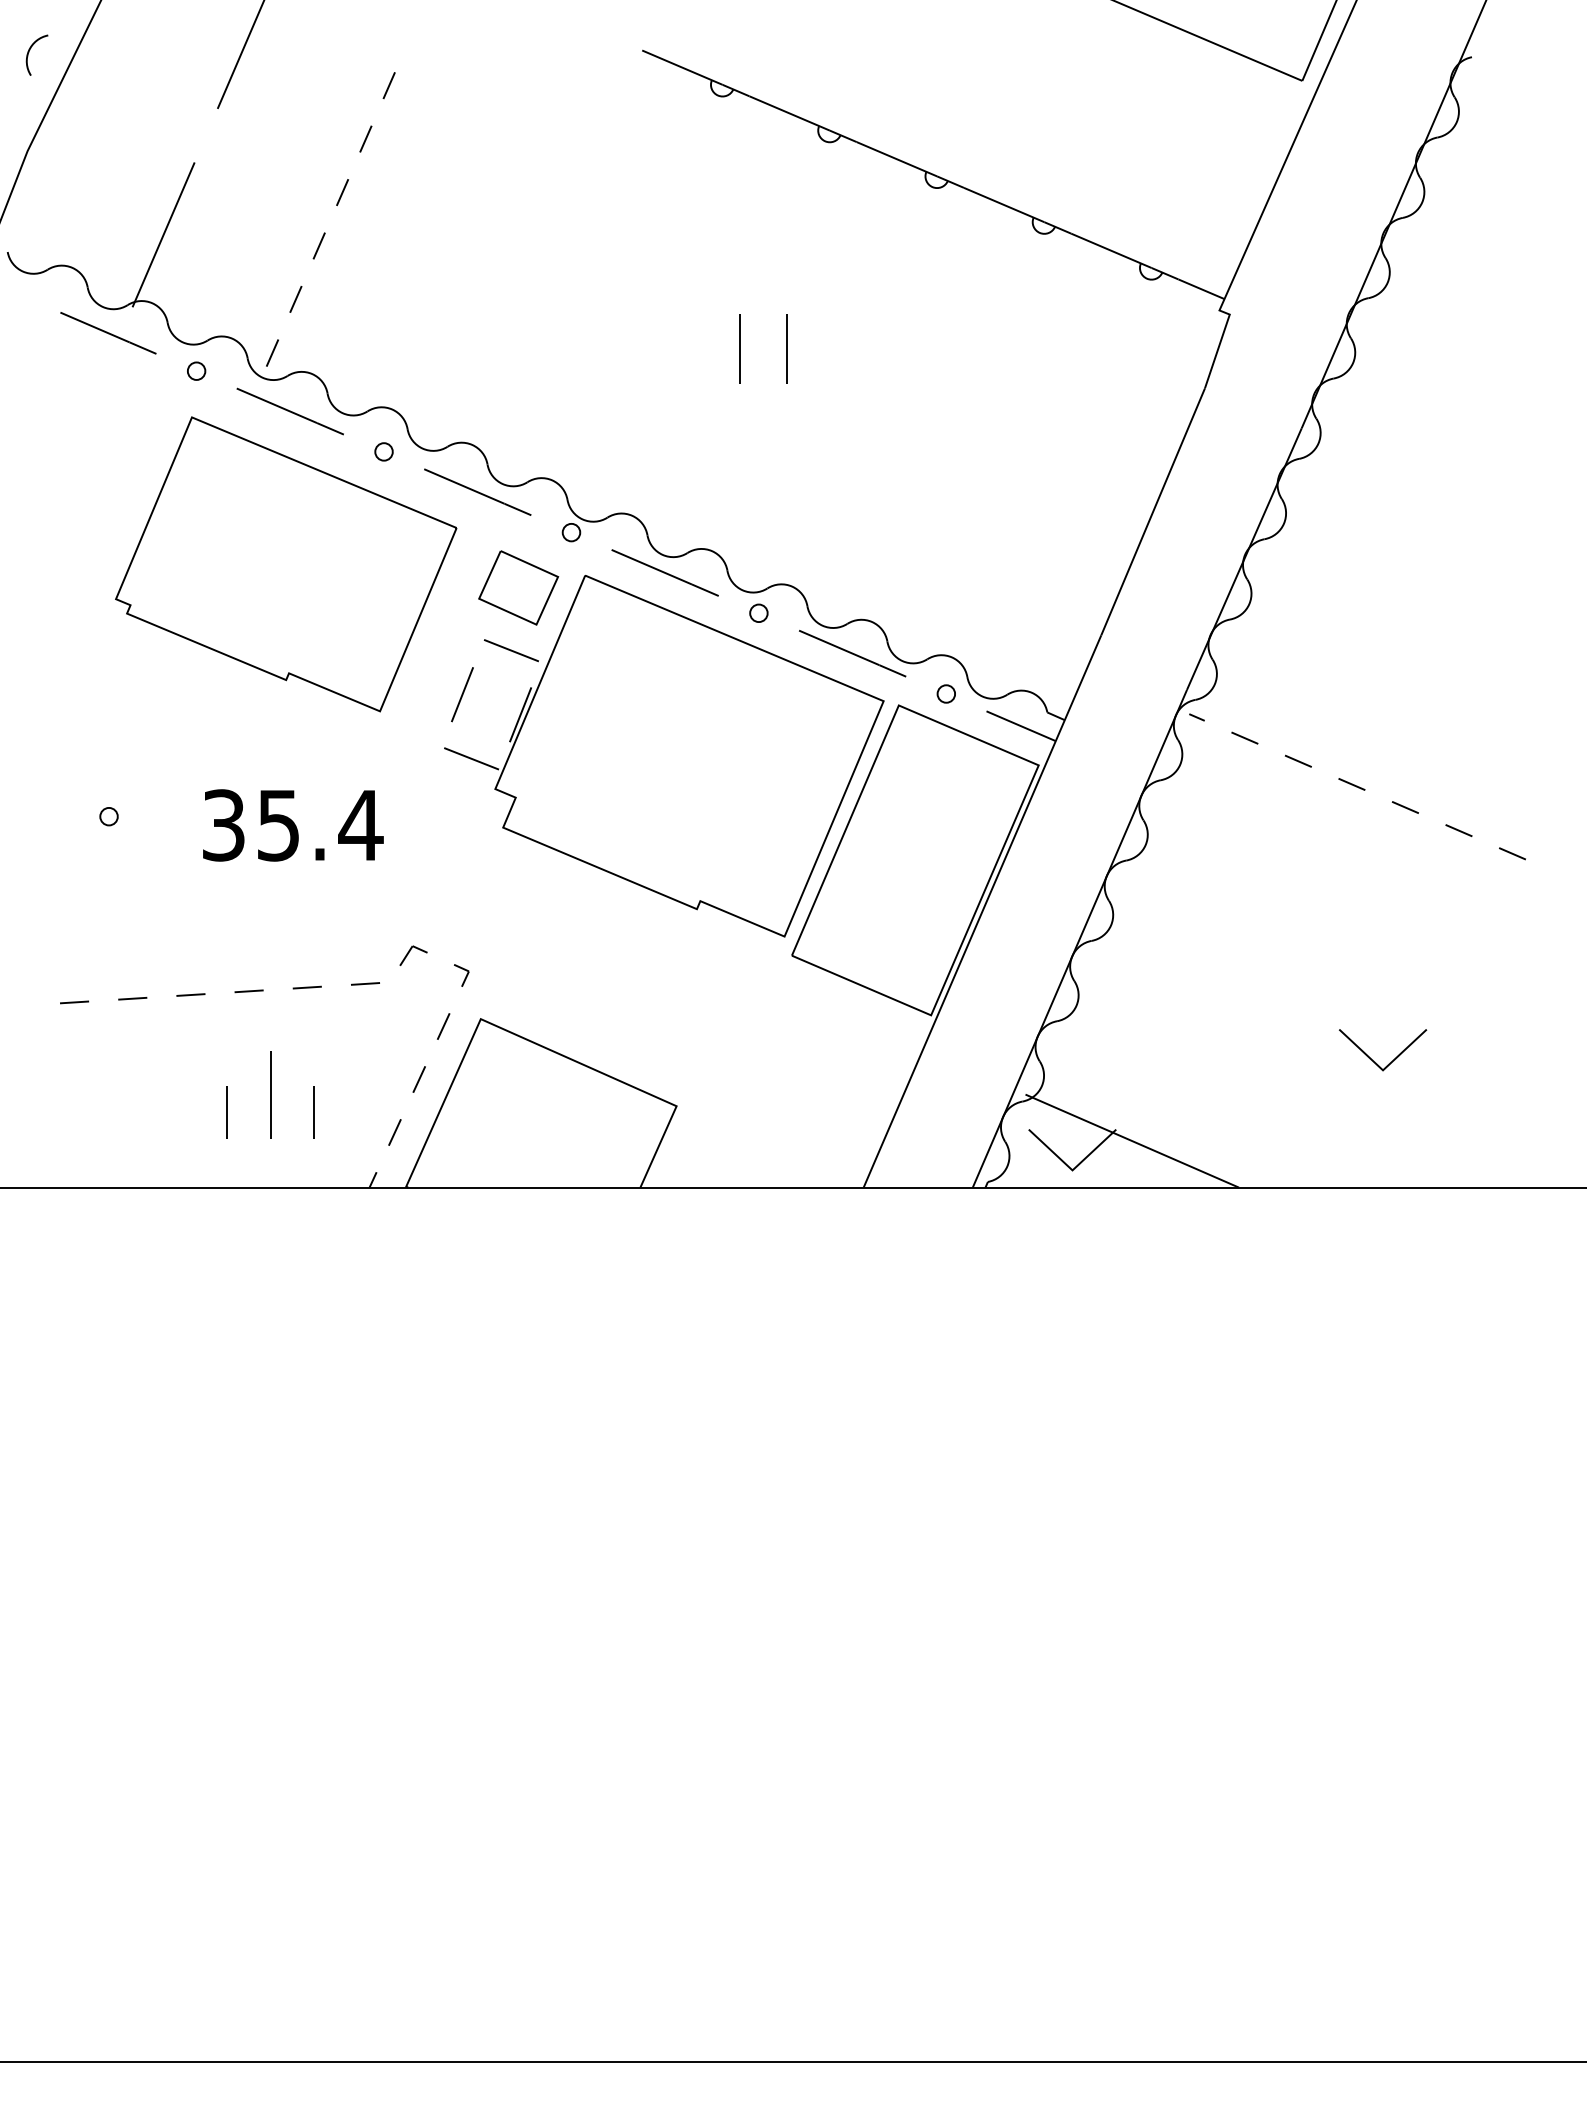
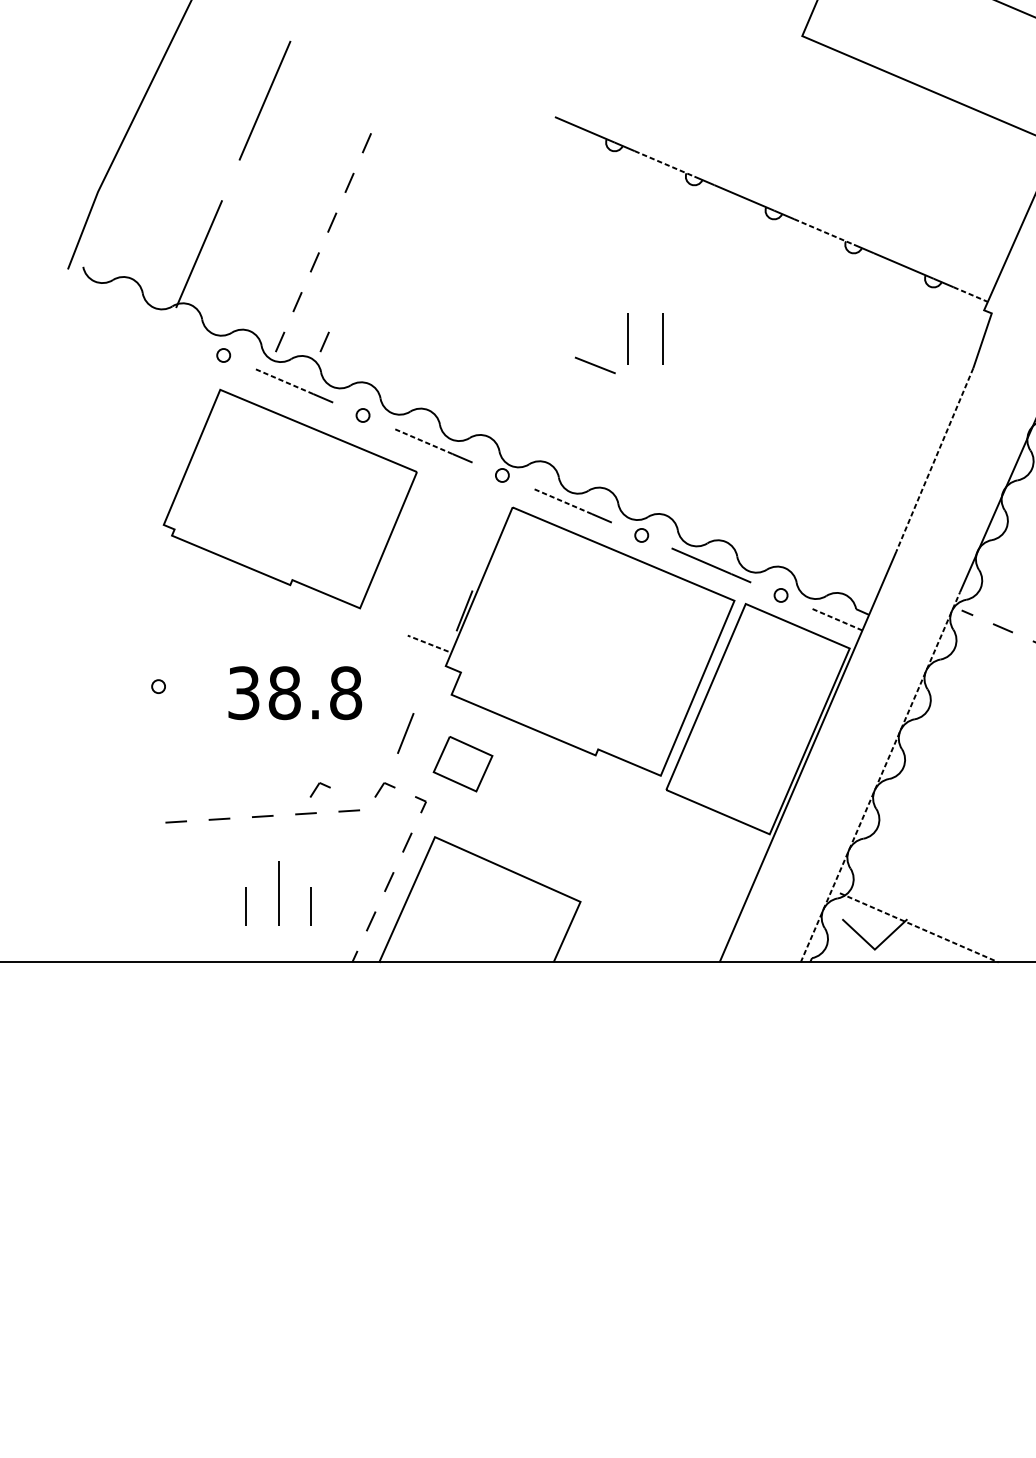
part: (30, 50) -> (100, 117), removed
line: (789, 113) -> (664, 163), solid -> dashed
line: (1004, 205) -> (824, 232), solid -> dashed
line: (1201, 289) -> (970, 294), solid -> dashed
line: (108, 333) -> (158, 327), removed
line: (332, 352) -> (324, 341), added
line: (276, 405) -> (283, 380), solid -> dashed
line: (464, 486) -> (422, 441), solid -> dashed
line: (1153, 511) -> (935, 459), solid -> dashed
line: (651, 567) -> (561, 501), solid -> dashed
part: (518, 587) -> (463, 763), moved
line: (511, 650) -> (595, 365), moved
line: (462, 694) -> (405, 733), moved
line: (1021, 726) -> (836, 619), solid -> dashed
line: (471, 758) -> (428, 643), solid -> dashed
text: (320, 825) -> (315, 693), 35.4 -> 38.8
line: (1079, 938) -> (880, 777), solid -> dashed
part: (326, 955) -> (320, 789), added
line: (74, 1002) -> (132, 824), removed
line: (1132, 1141) -> (919, 928), solid -> dashed

